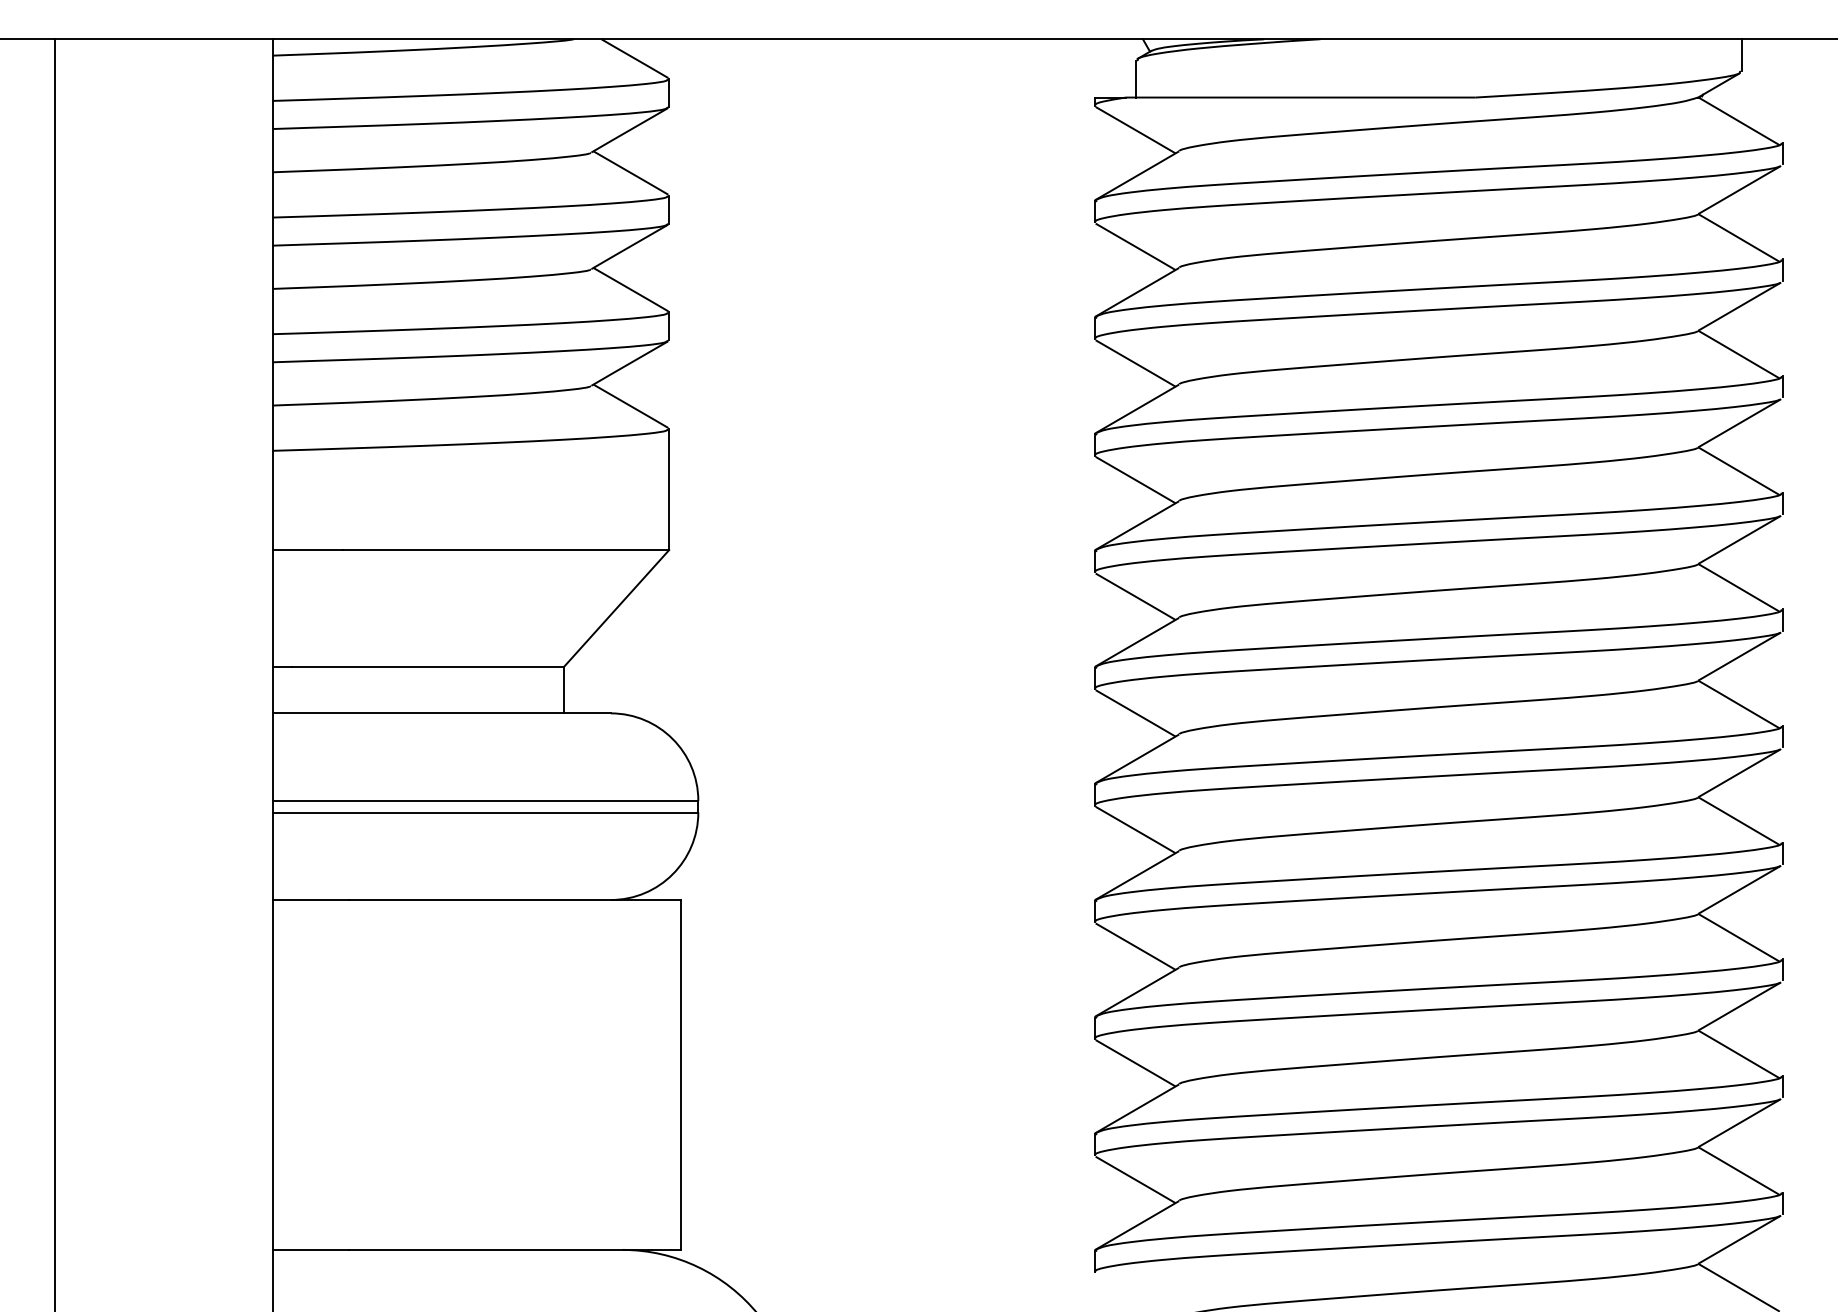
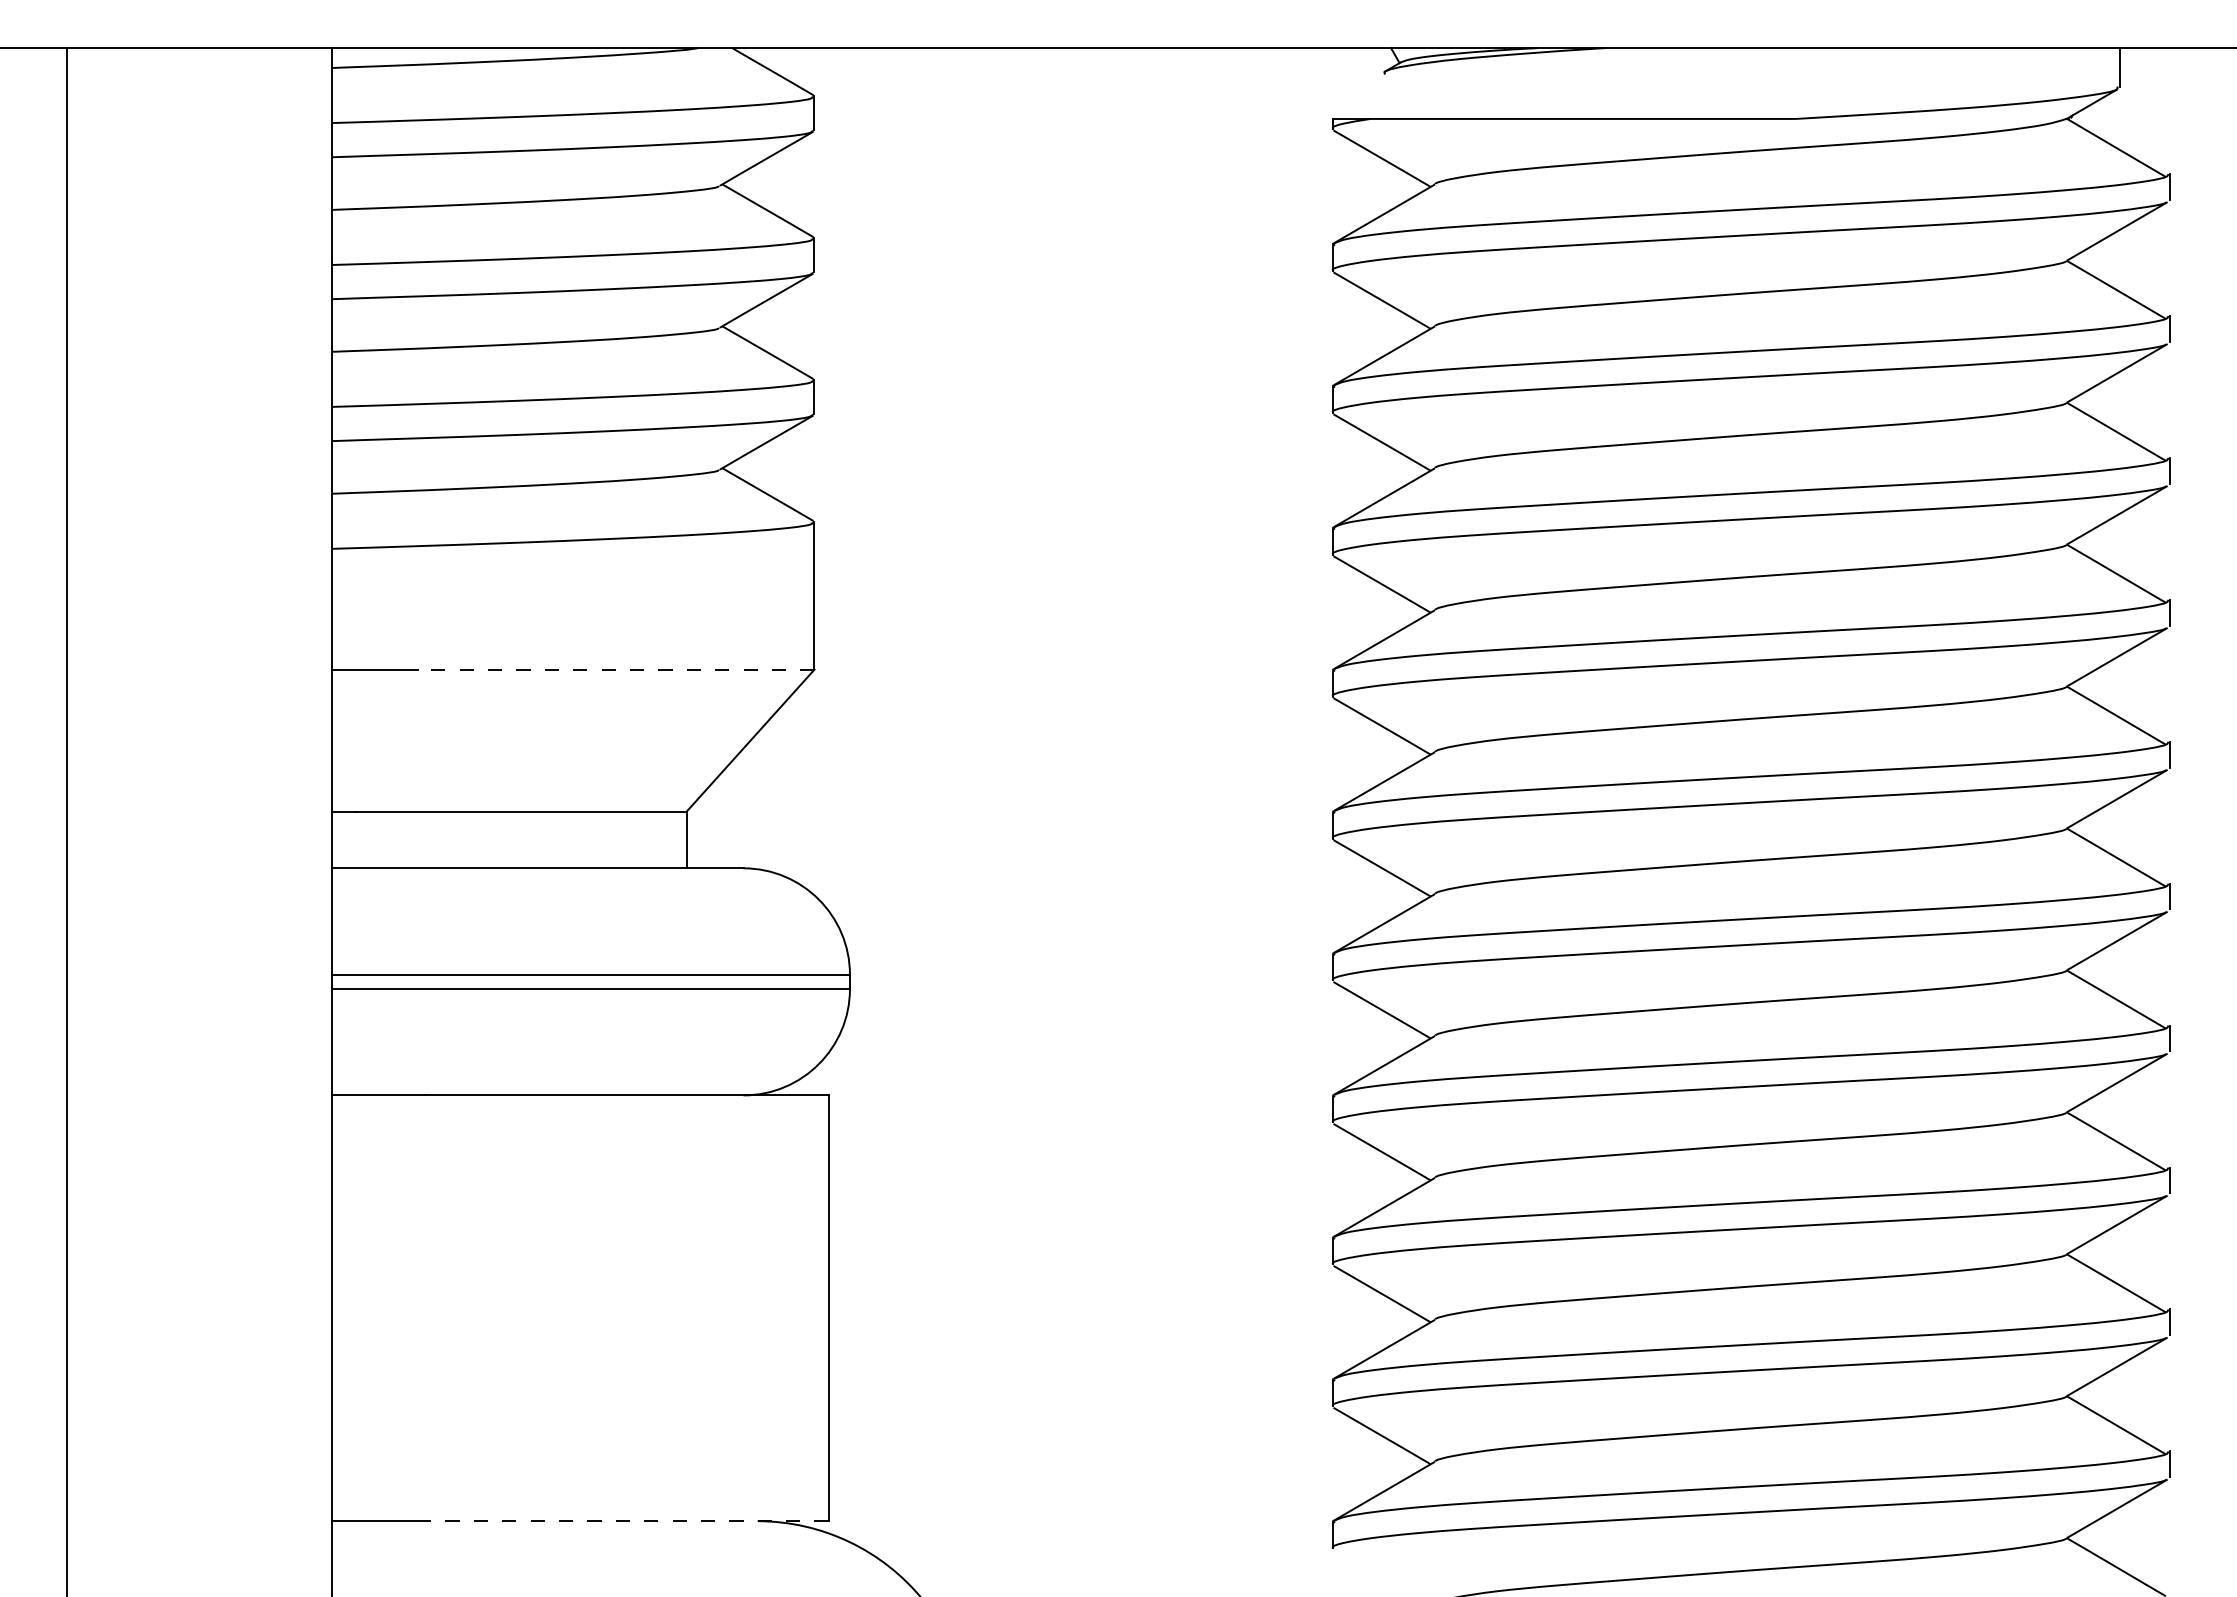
line: (1135, 79) -> (1382, 96), removed
line: (505, 549) -> (615, 669), solid -> dashed
line: (514, 1250) -> (626, 1521), solid -> dashed

